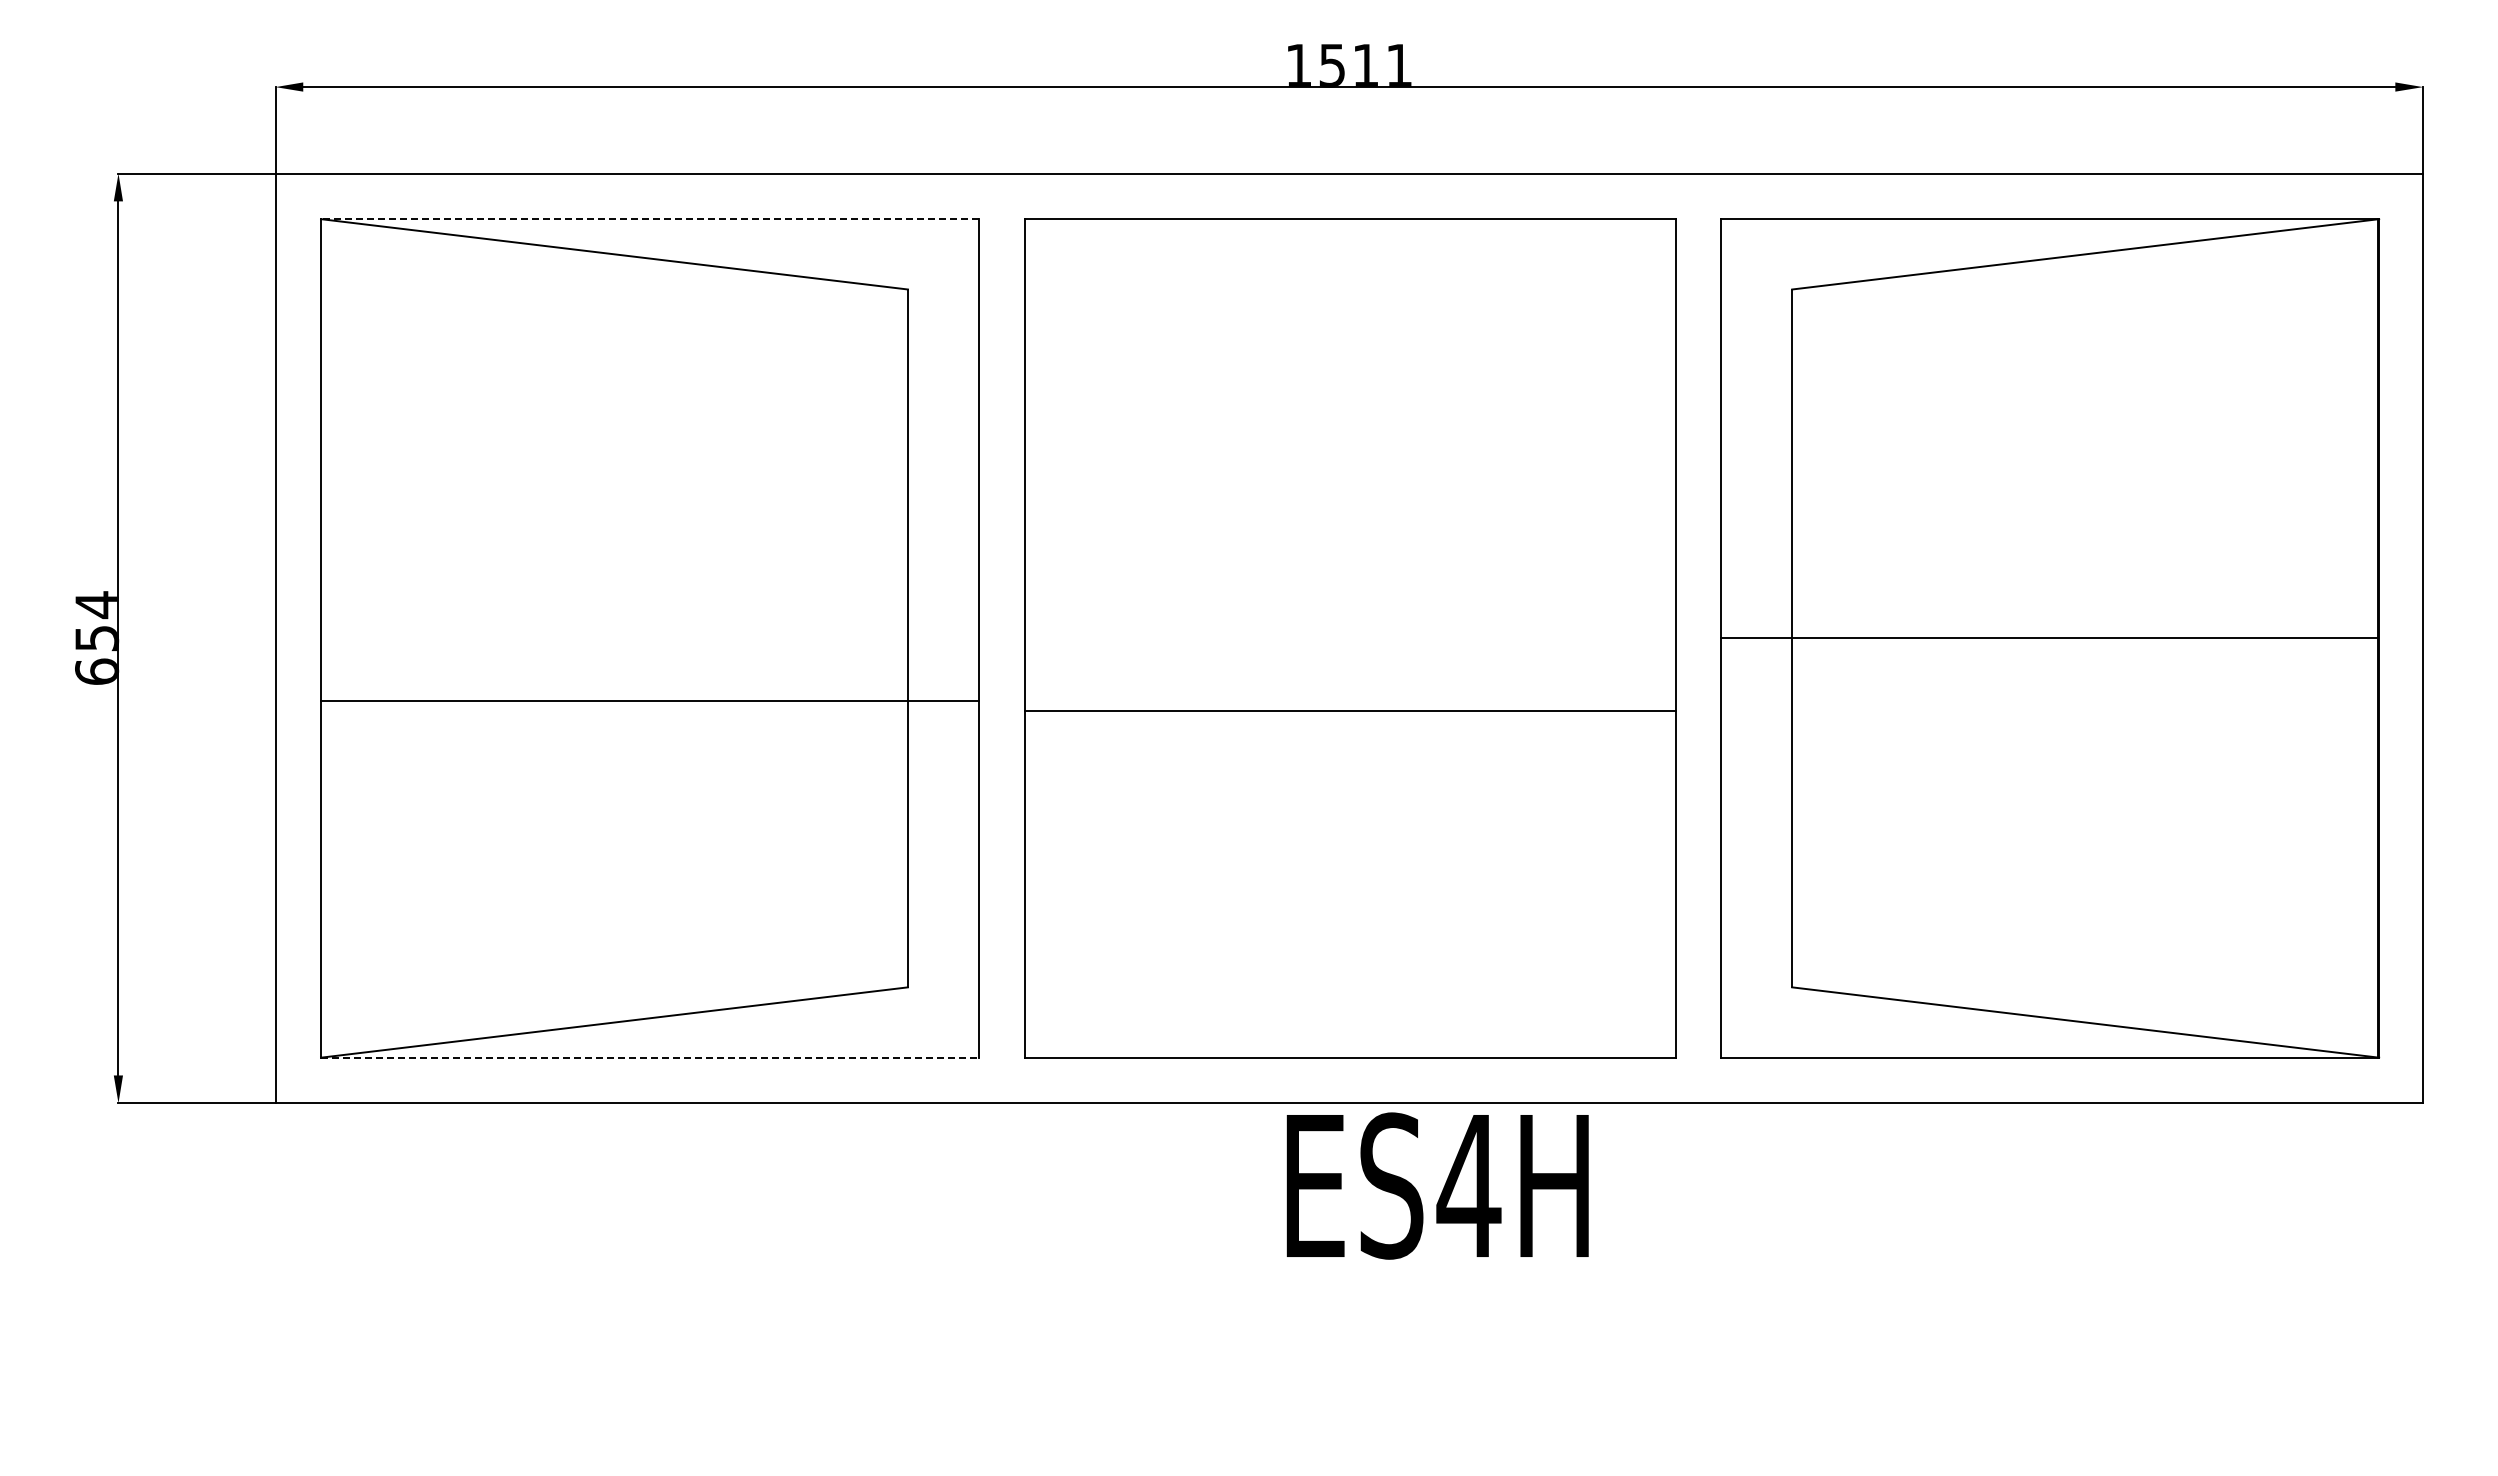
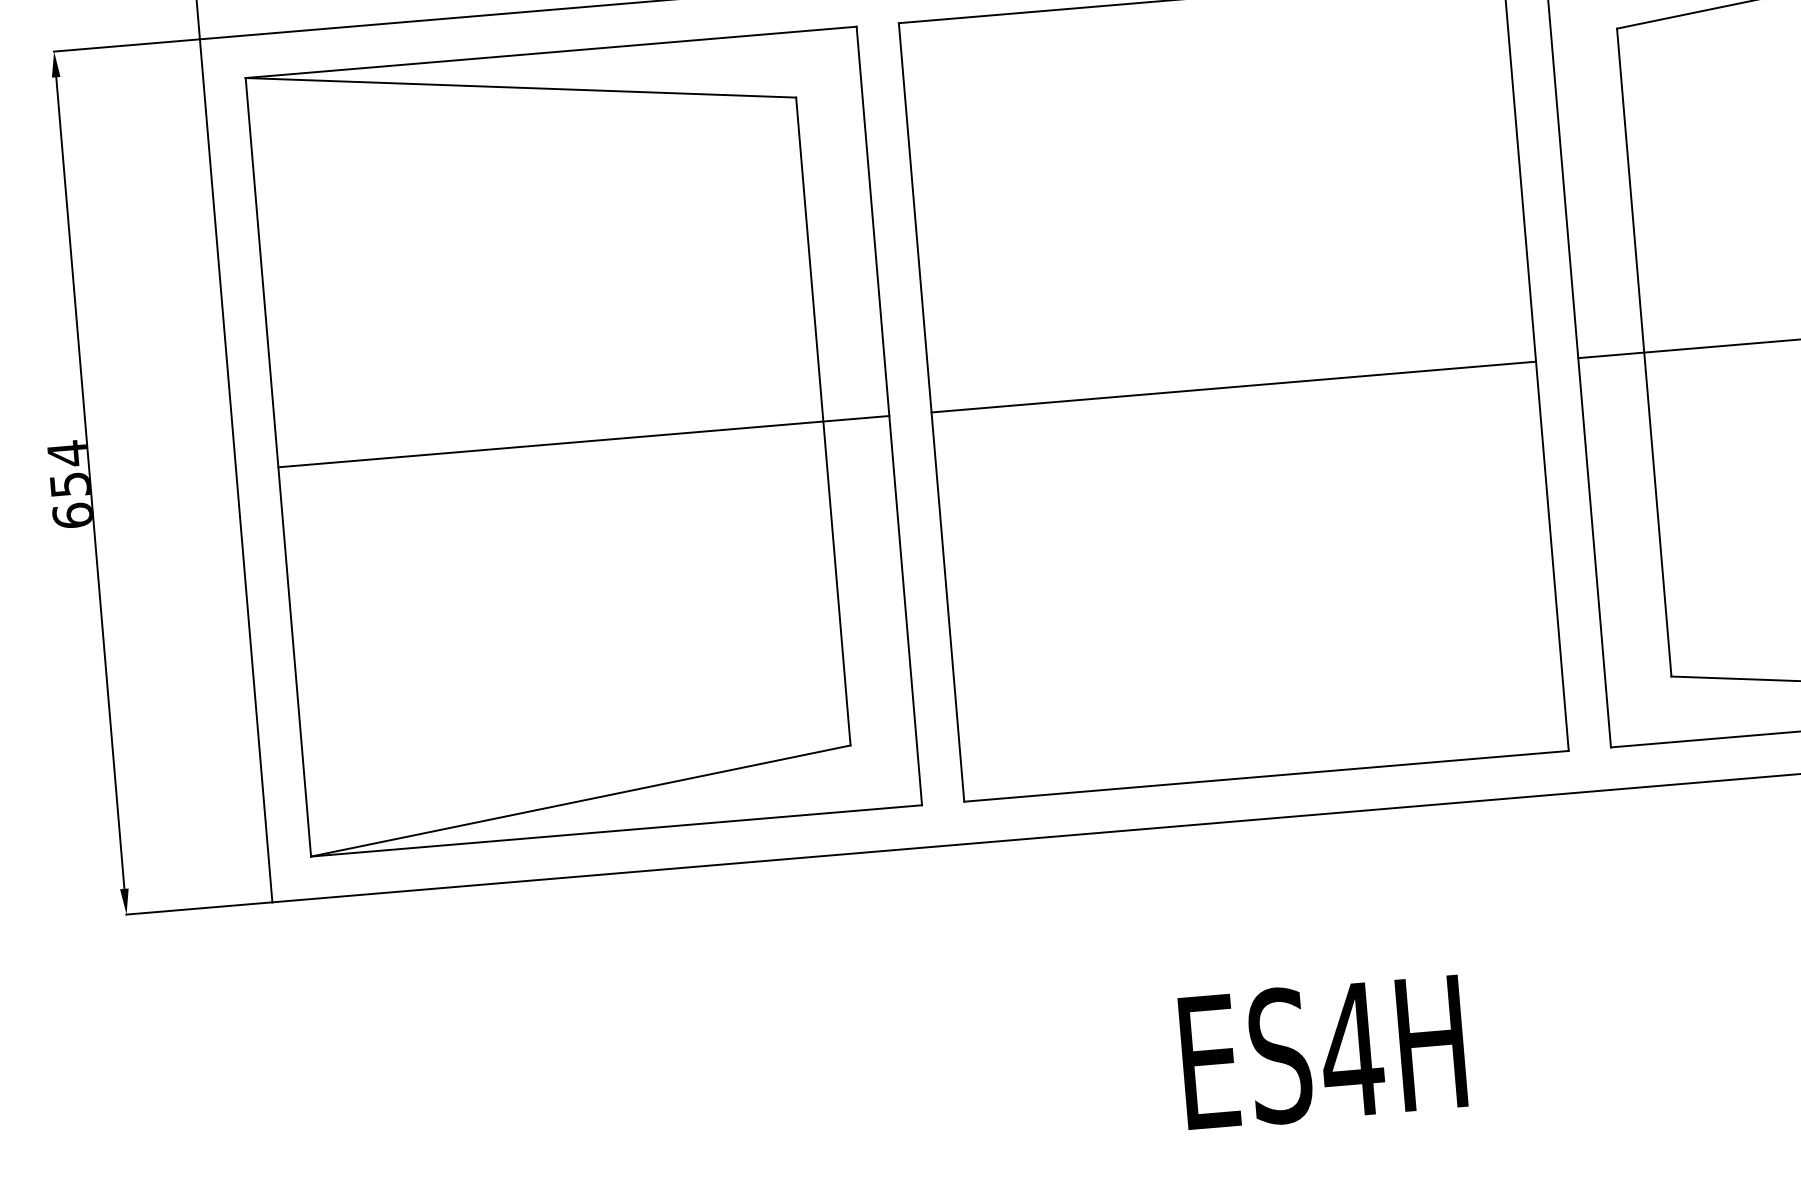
line: (649, 219) -> (550, 52), dashed -> solid
line: (650, 701) -> (584, 441), moved
line: (1349, 711) -> (1233, 387), moved
line: (650, 1057) -> (616, 830), dashed -> solid
text: (1437, 1185) -> (1322, 1051), moved

